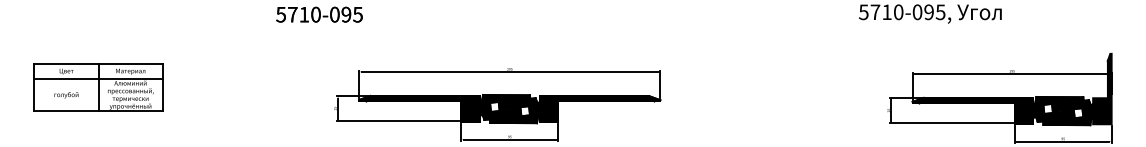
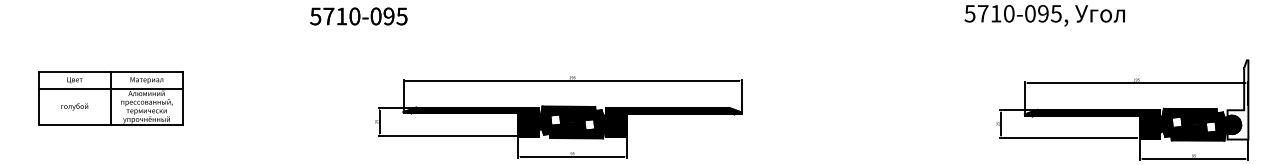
fill: (1101, 88) -> (1237, 99), removed

